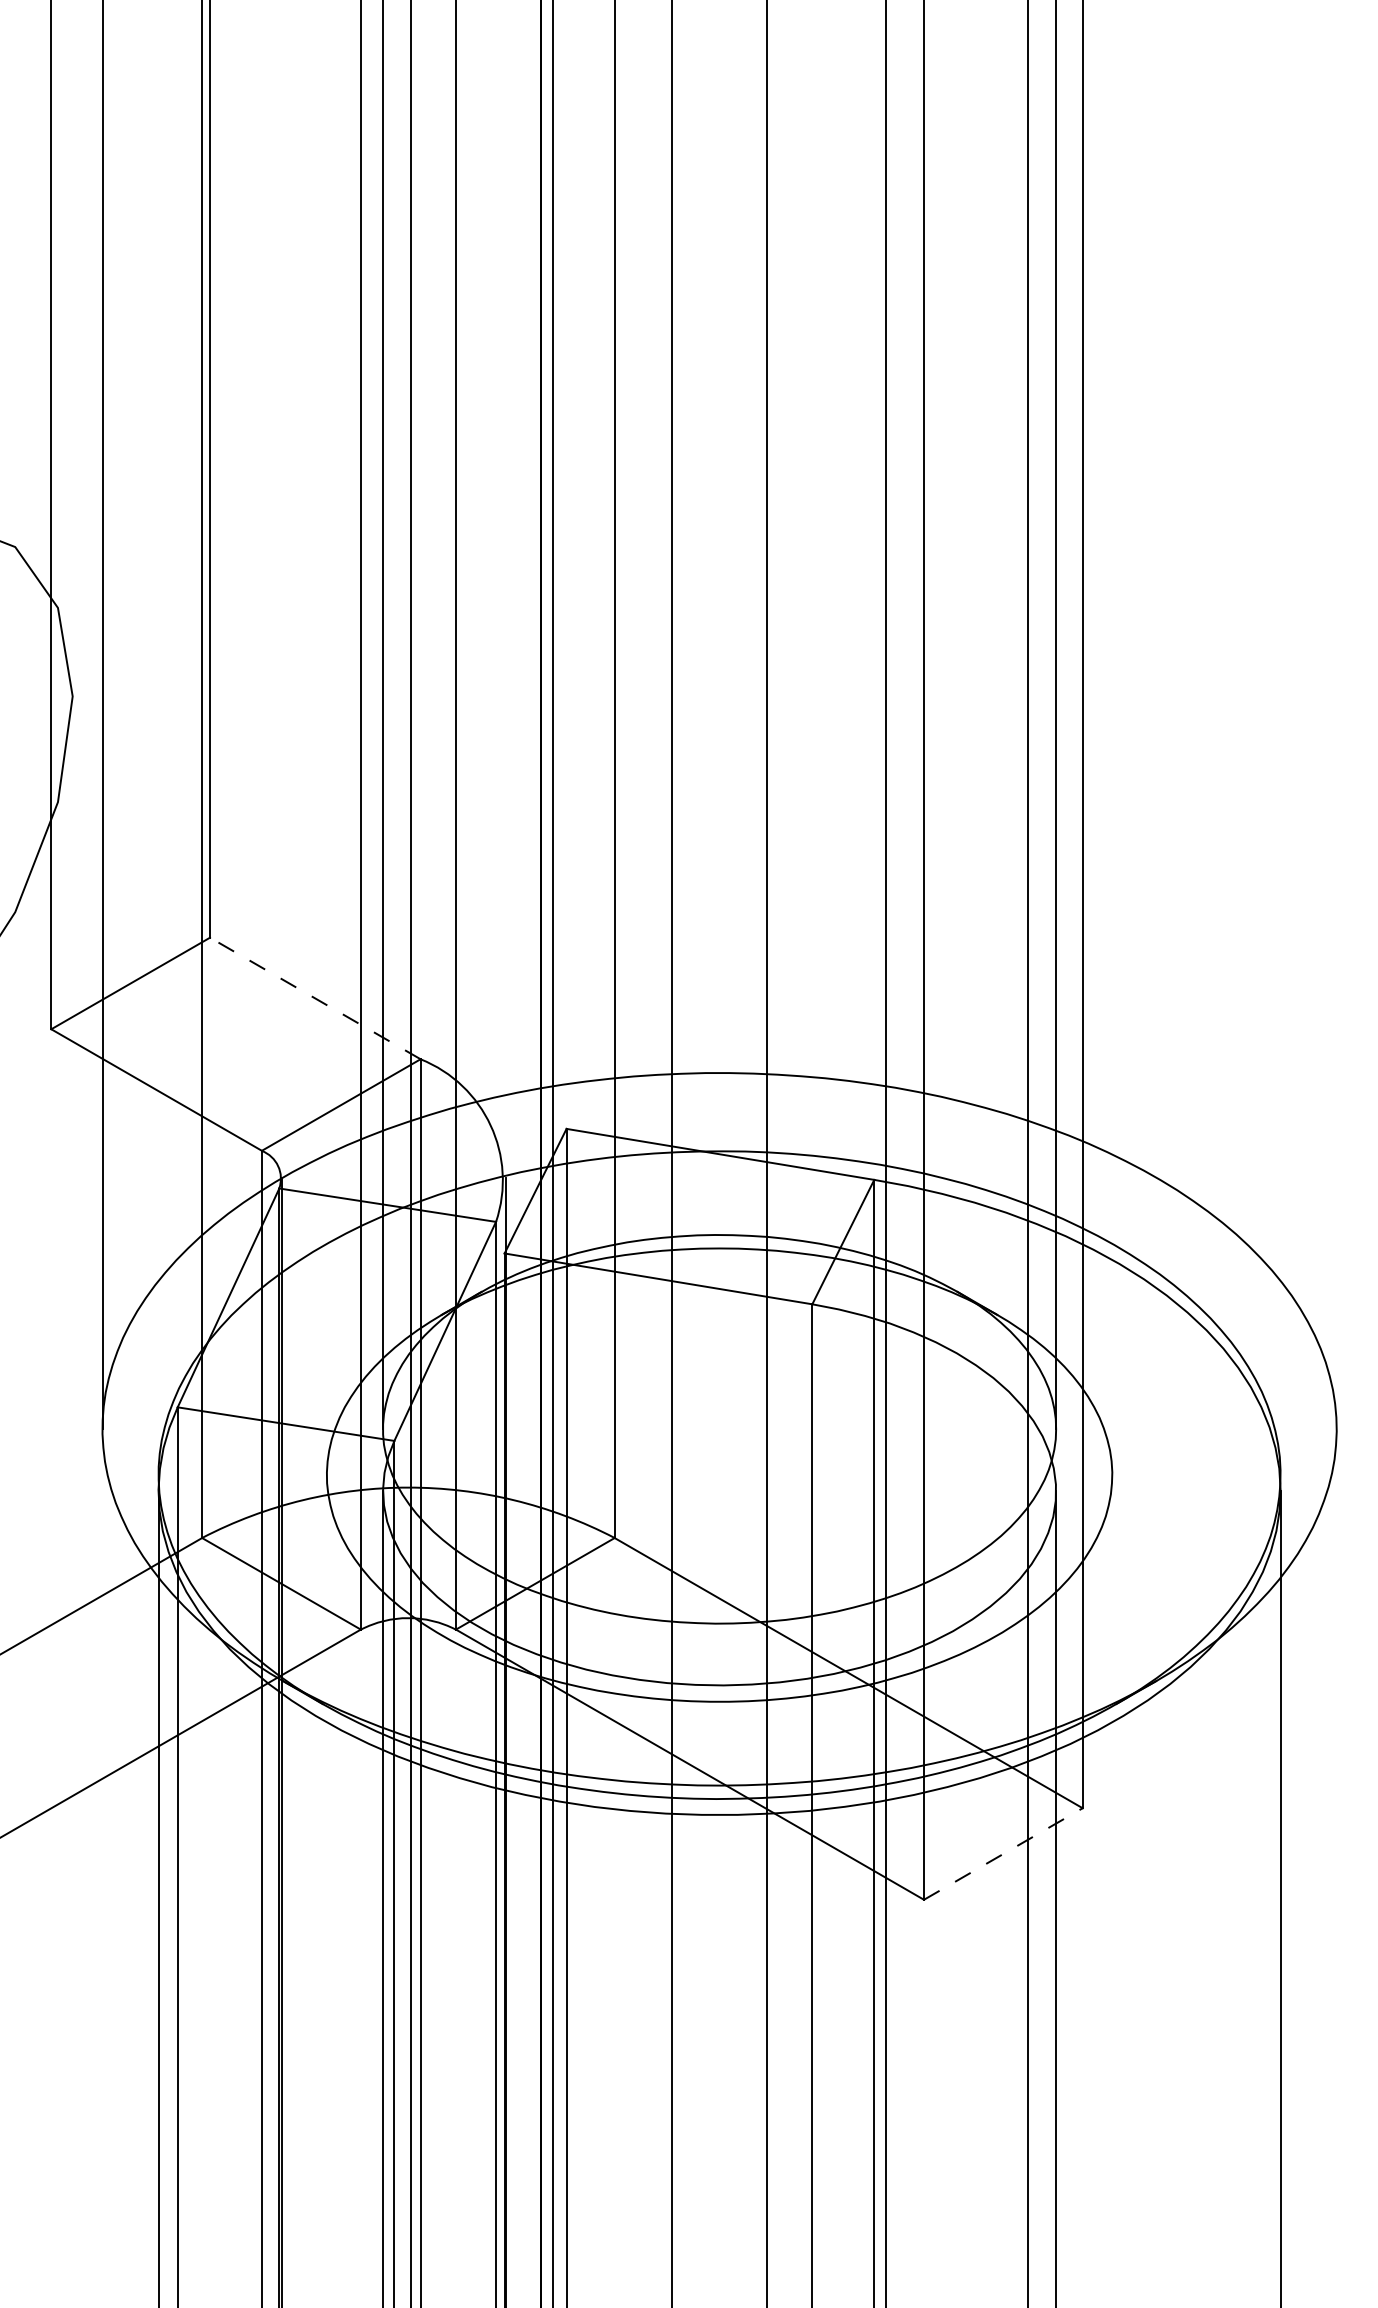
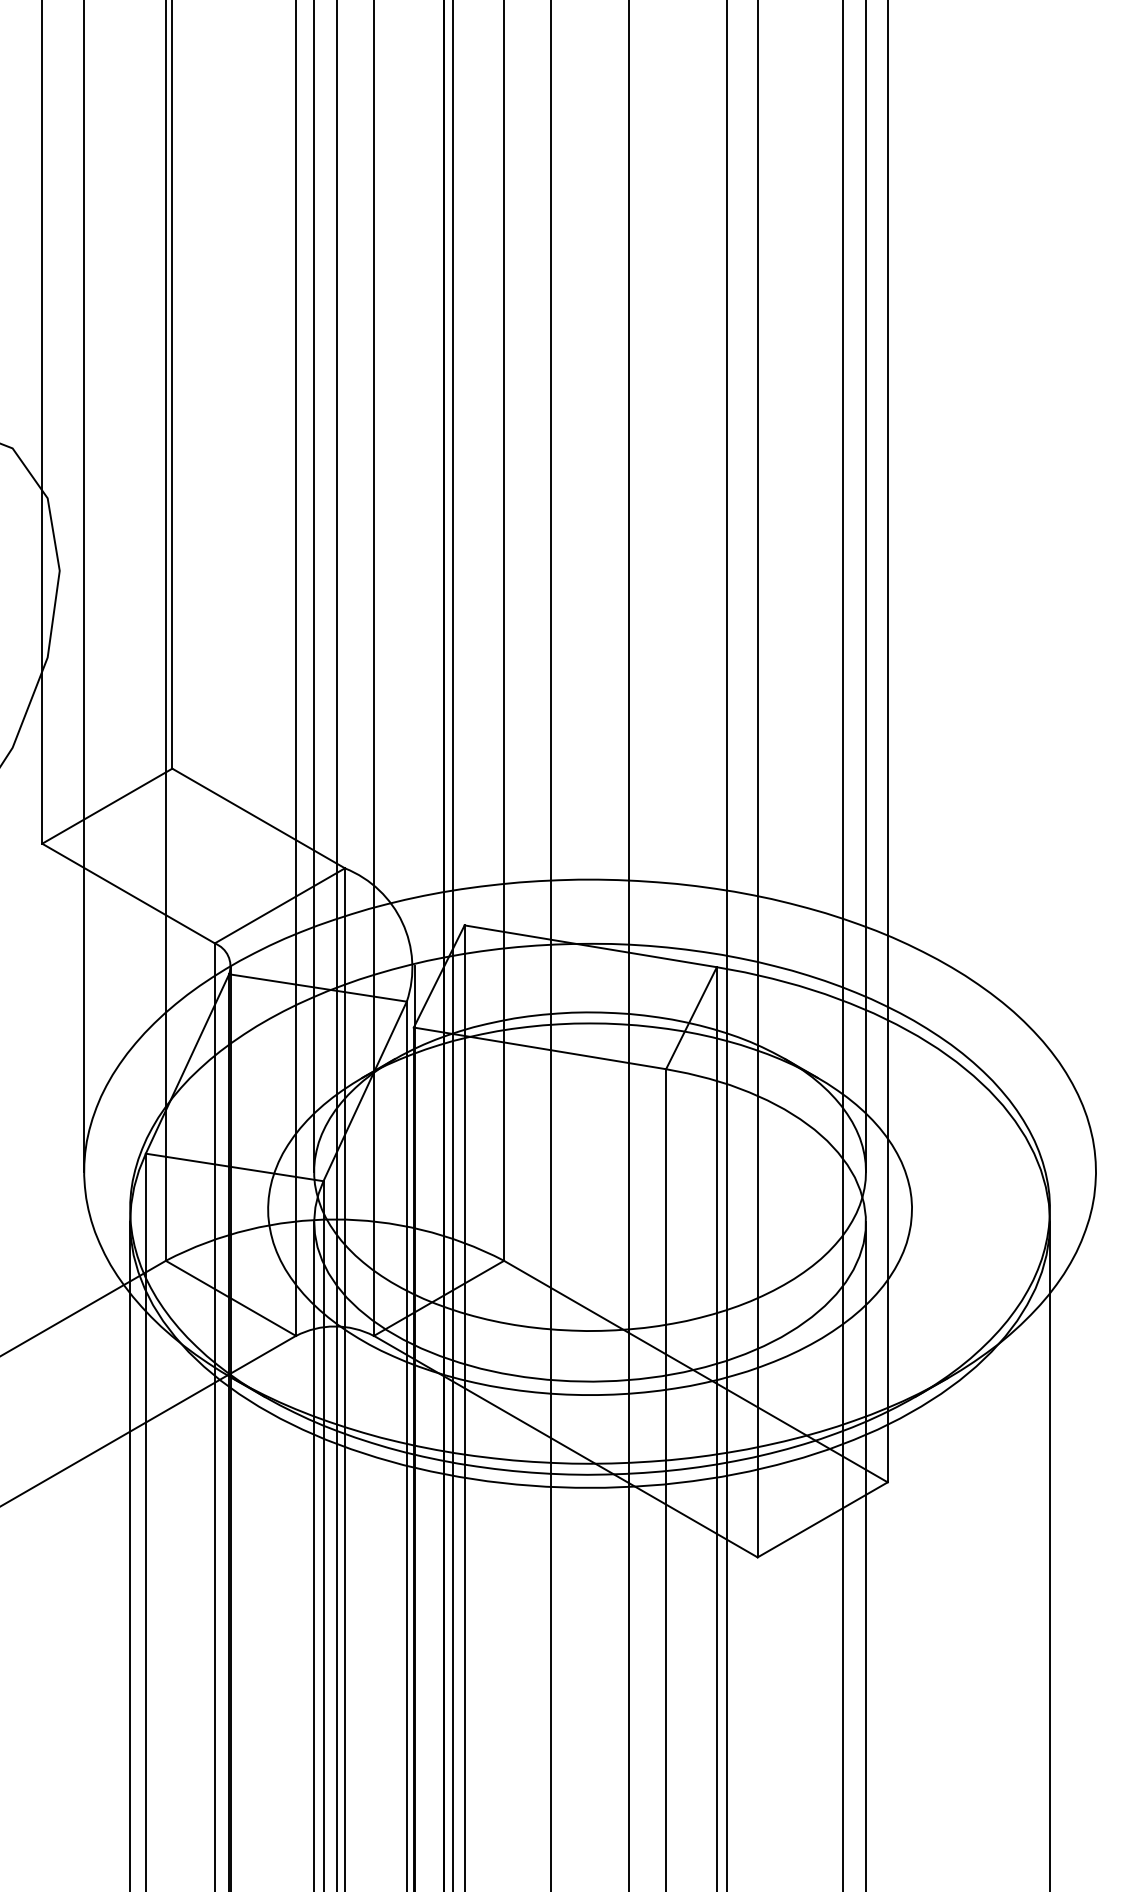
line: (315, 998) -> (258, 818), dashed -> solid
line: (1004, 1853) -> (823, 1519), dashed -> solid

